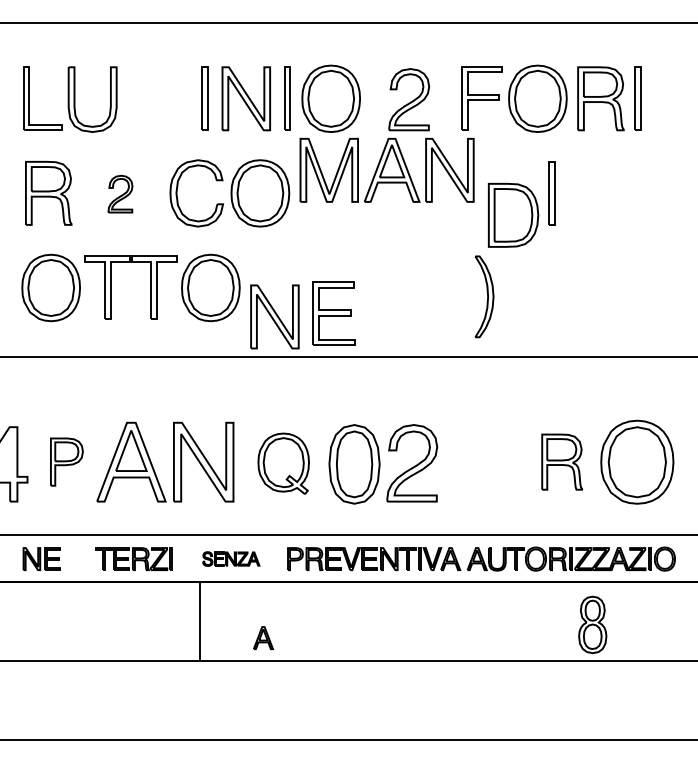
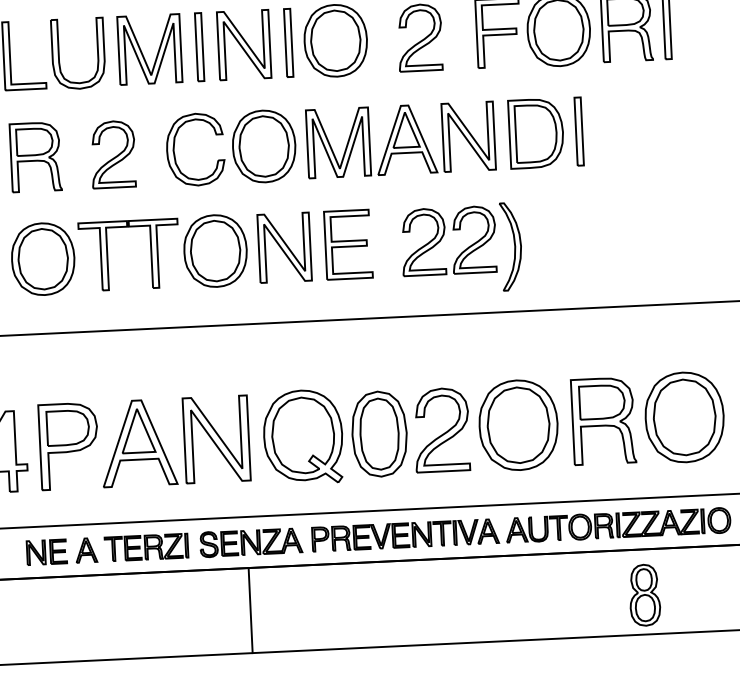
part: (152, 101) -> (143, 52), added
part: (386, 170) -> (400, 140), moved
part: (120, 193) -> (113, 153), size x1.67
part: (513, 215) -> (536, 133), moved
part: (426, 288) -> (448, 240), added
part: (333, 313) -> (347, 244), moved
part: (274, 316) -> (284, 247), moved
part: (66, 461) -> (68, 445), size x1.67
part: (483, 461) -> (518, 424), added
part: (561, 461) -> (602, 420), size x1.43
part: (283, 463) -> (302, 436), size x1.43
part: (231, 558) -> (251, 541), size x1.67
line: (199, 621) -> (250, 610), moved
part: (263, 637) -> (86, 549), moved

